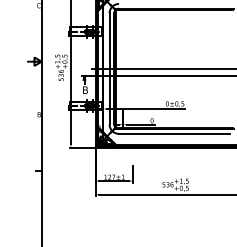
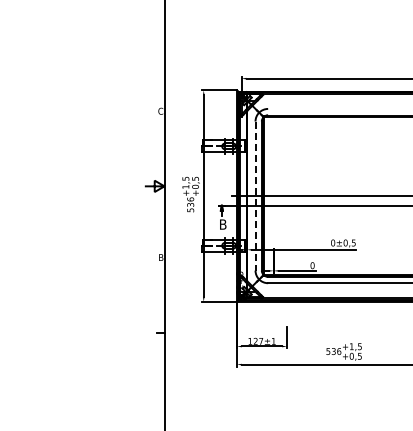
line: (109, 69) -> (255, 196), solid -> dashed

